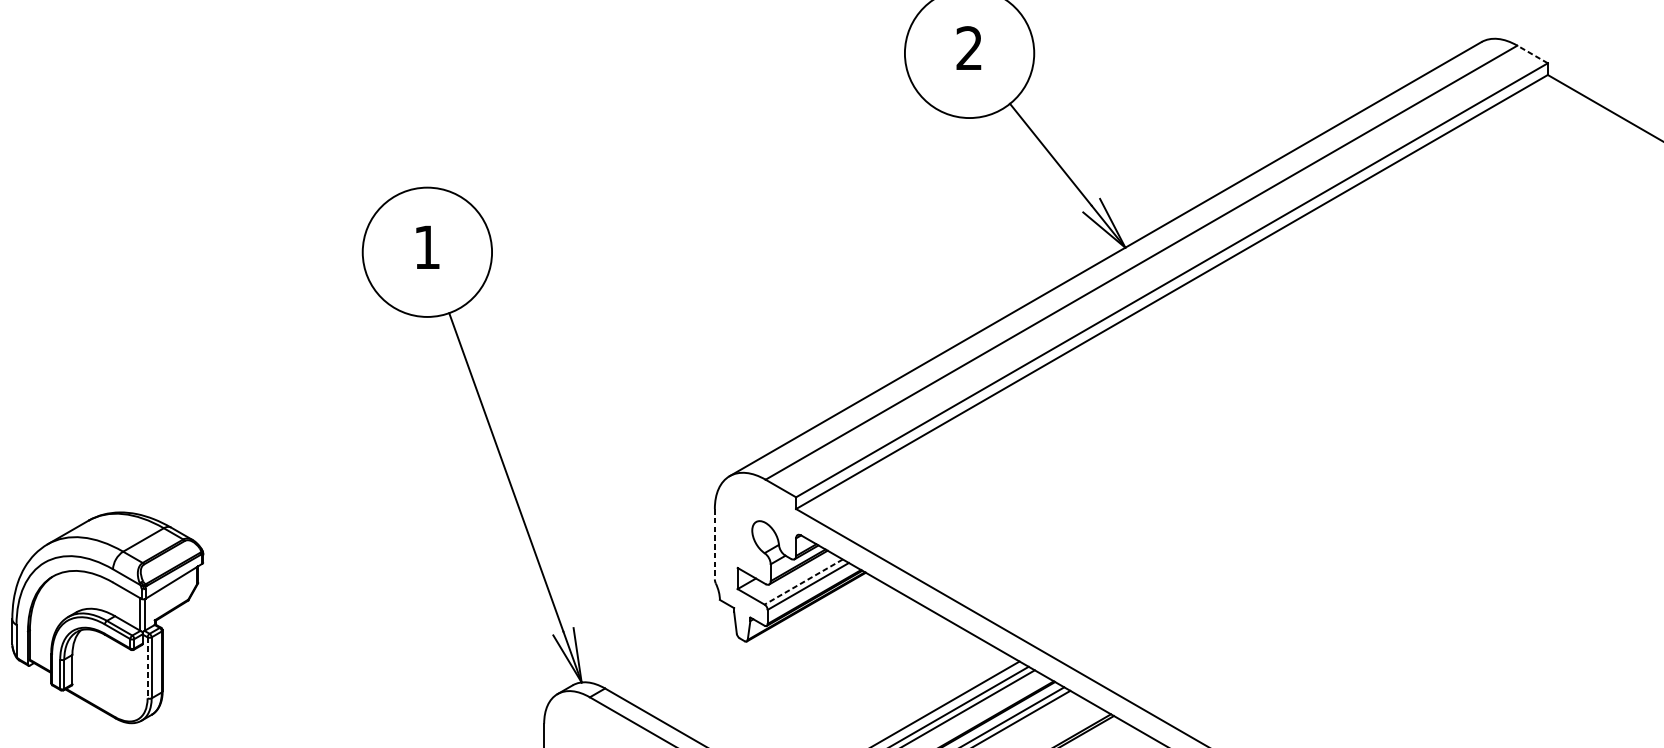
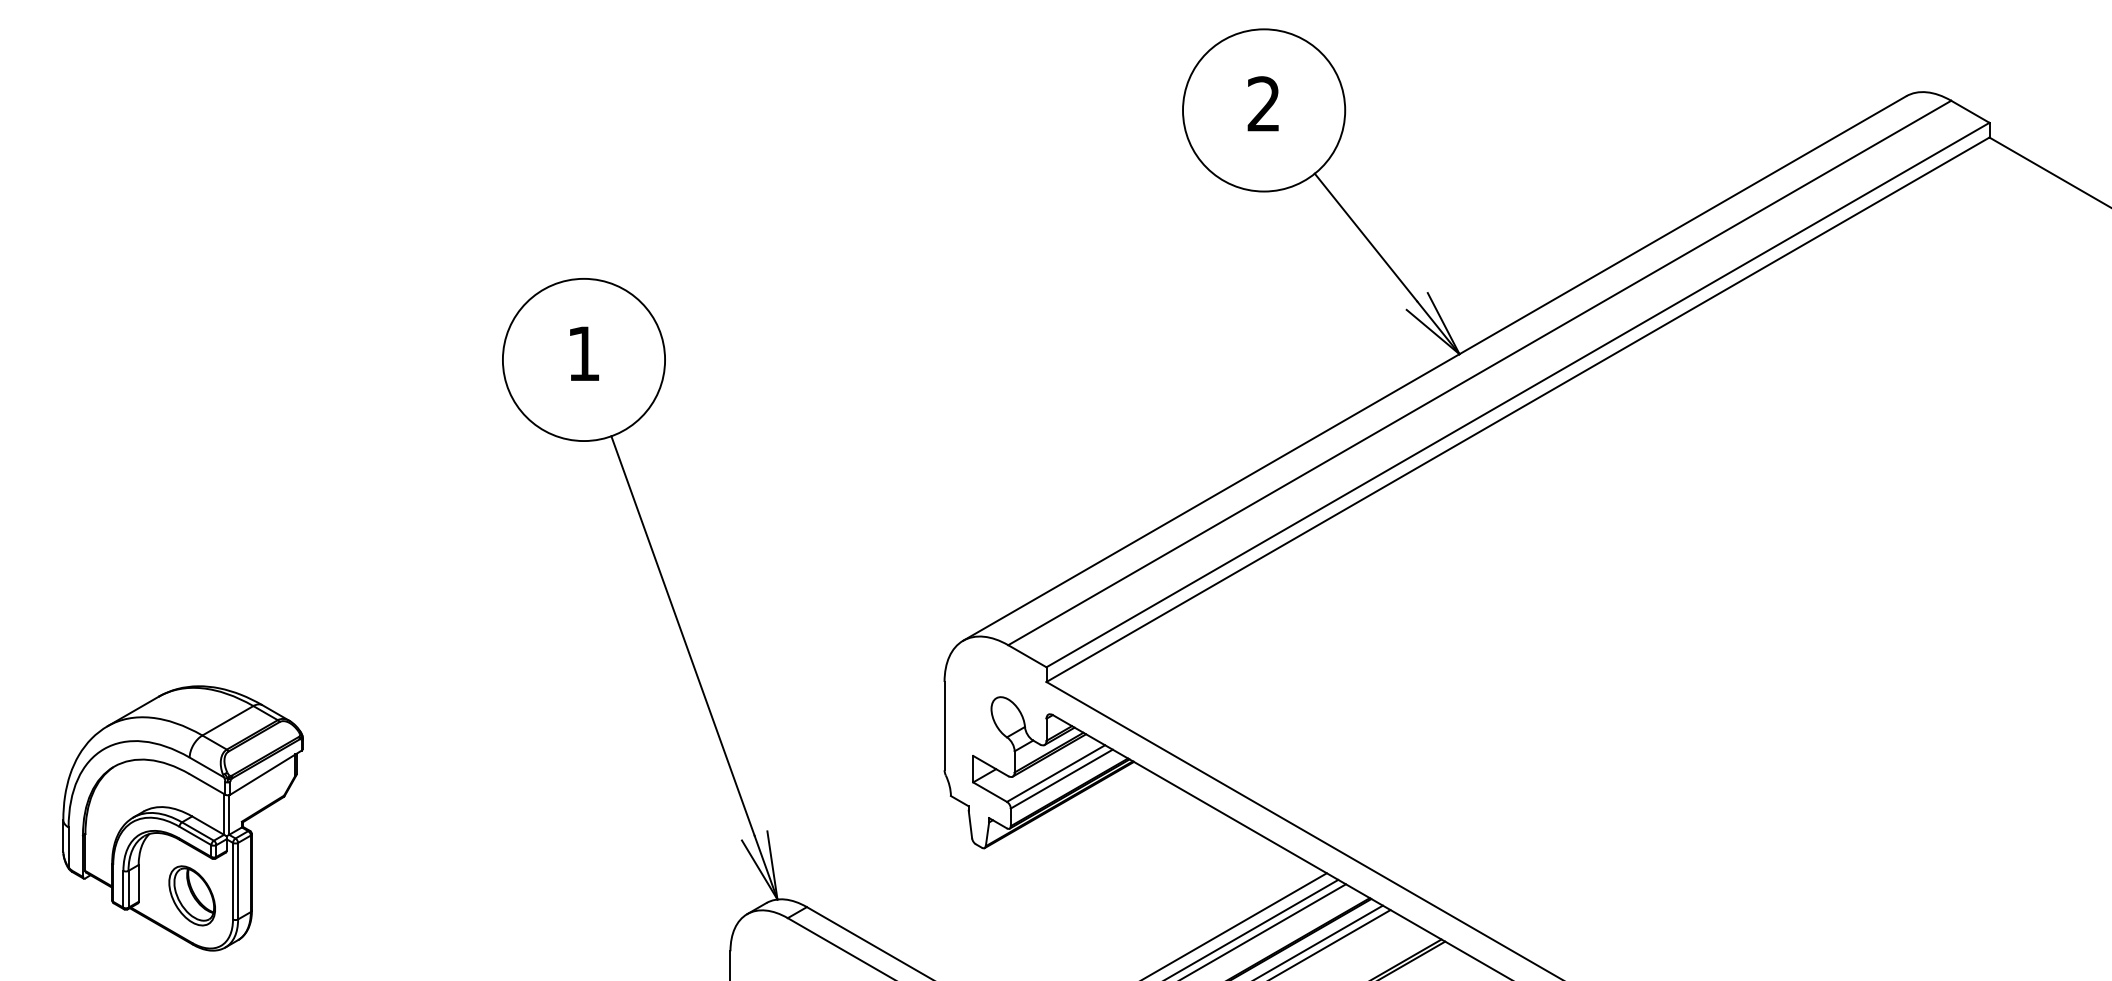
line: (1531, 54) -> (1969, 111), dashed -> solid
line: (714, 544) -> (944, 726), dashed -> solid
line: (804, 581) -> (1056, 773), dashed -> solid
line: (147, 668) -> (233, 881), dashed -> solid
part: (114, 679) -> (191, 895), added

